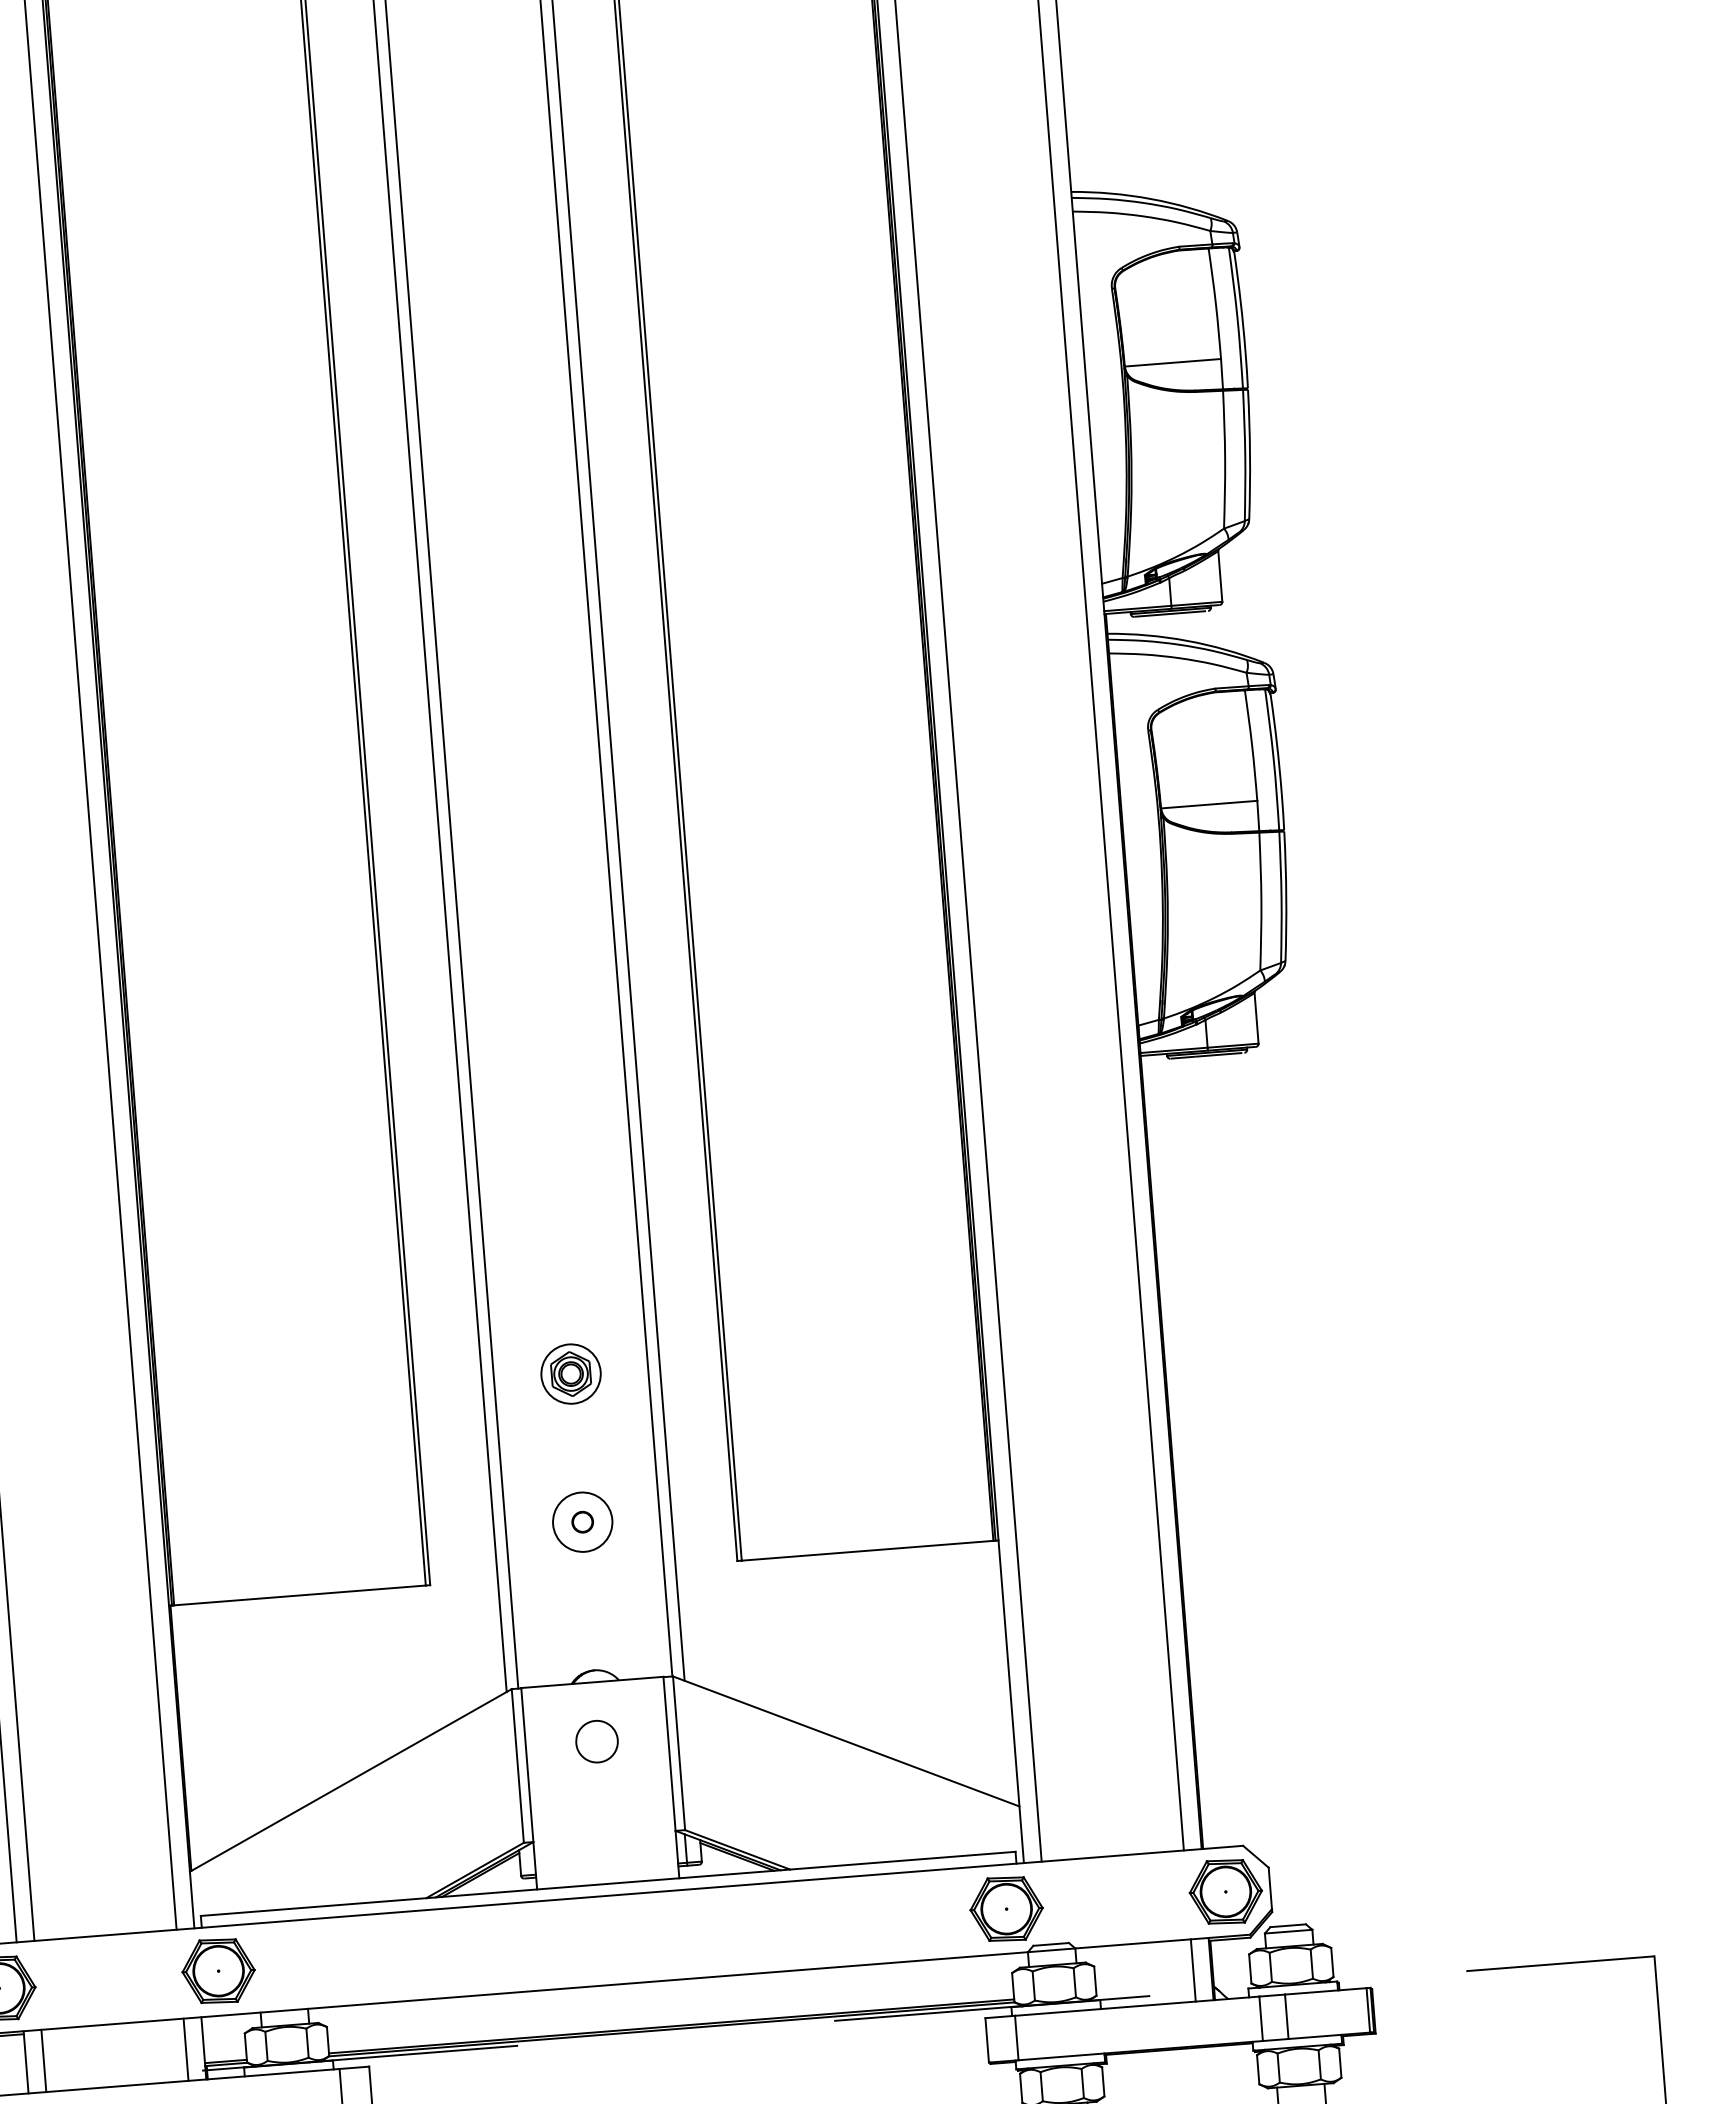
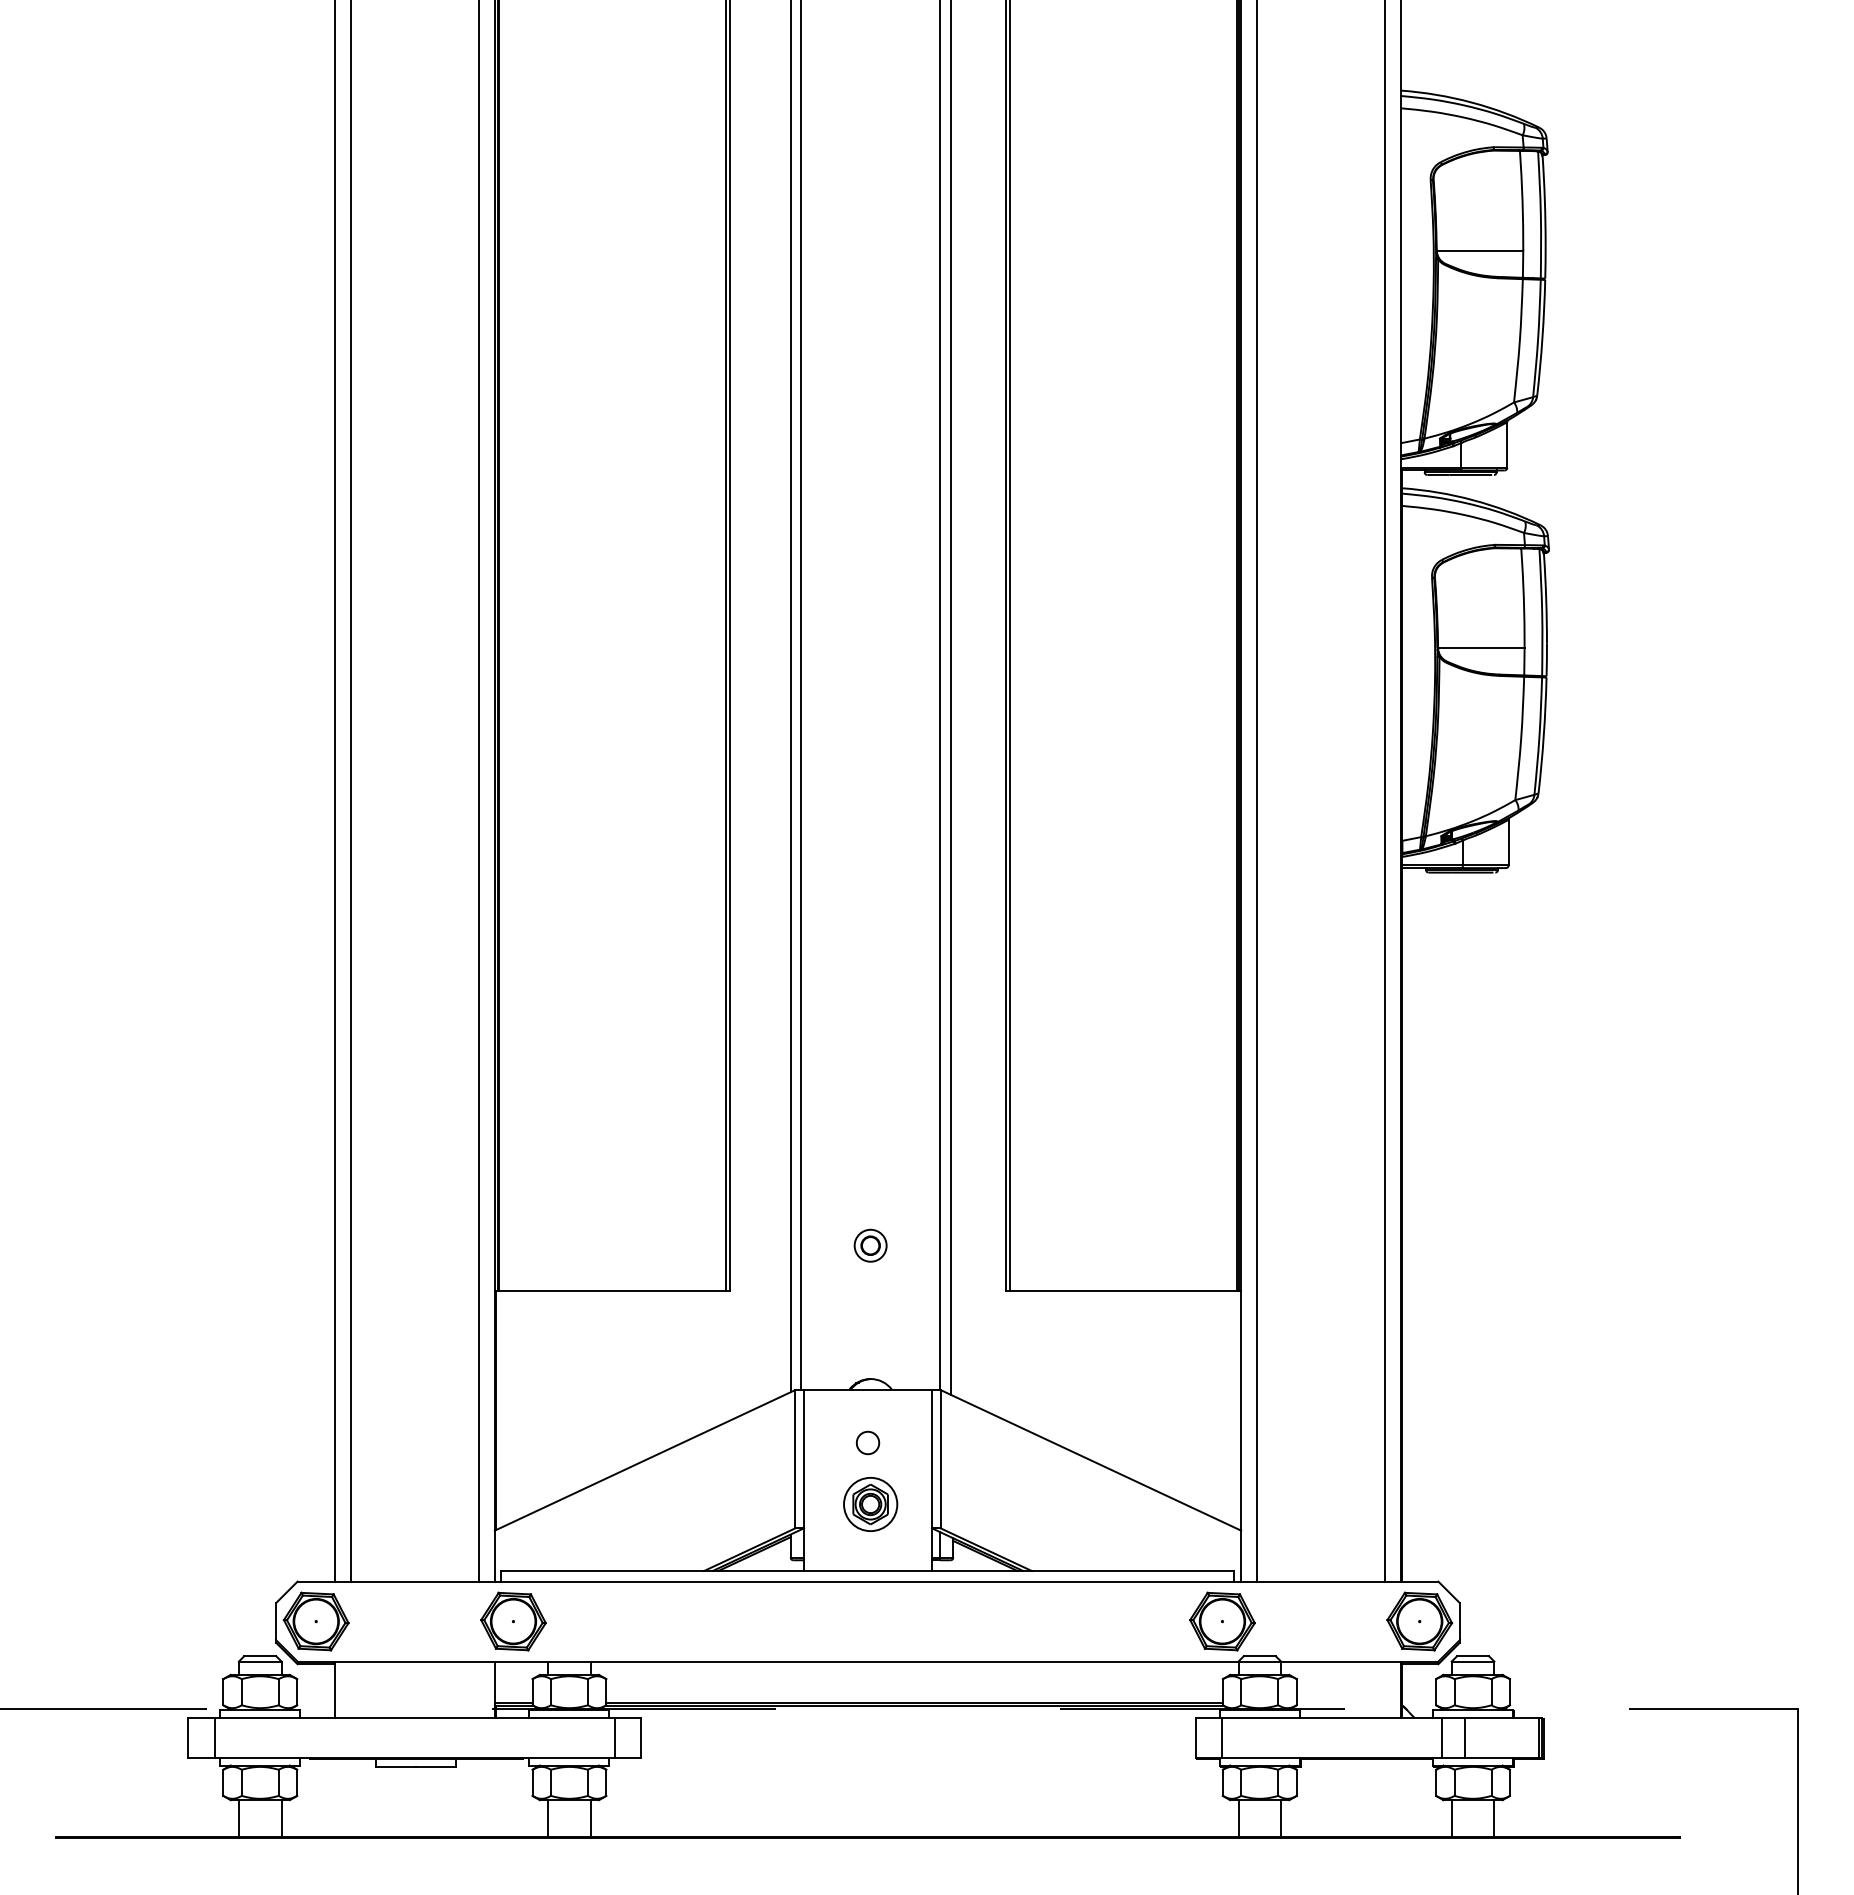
part: (570, 1374) -> (870, 1504), moved
circle: (582, 1521) -> (870, 1245), size x0.6
part: (596, 1741) -> (867, 1442), size x0.6
line: (1193, 1970) -> (1385, 1689), removed
line: (185, 2049) -> (478, 1689), removed
line: (43, 2060) -> (350, 1689), removed

